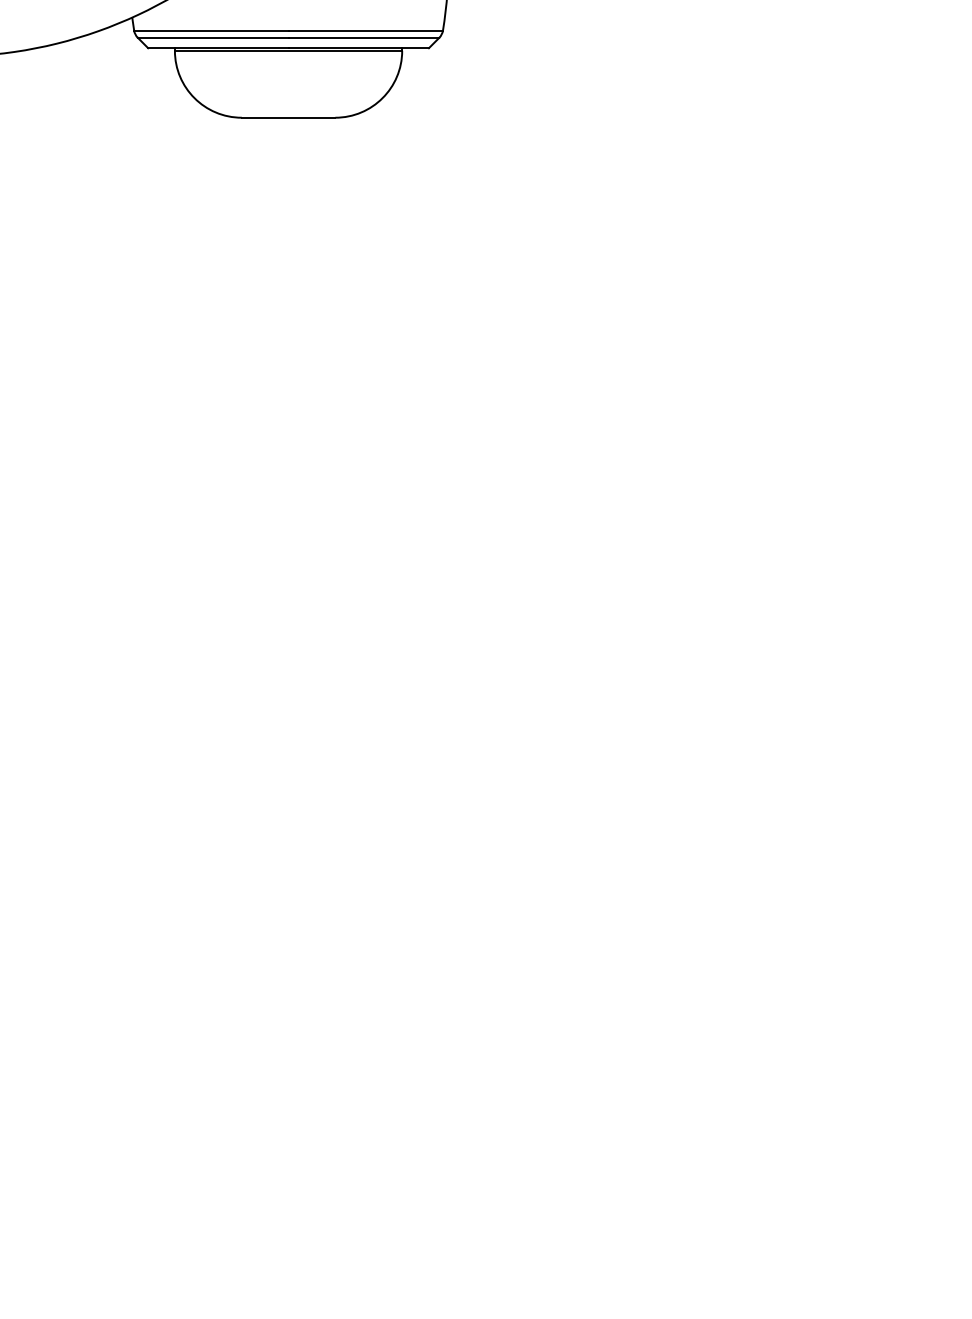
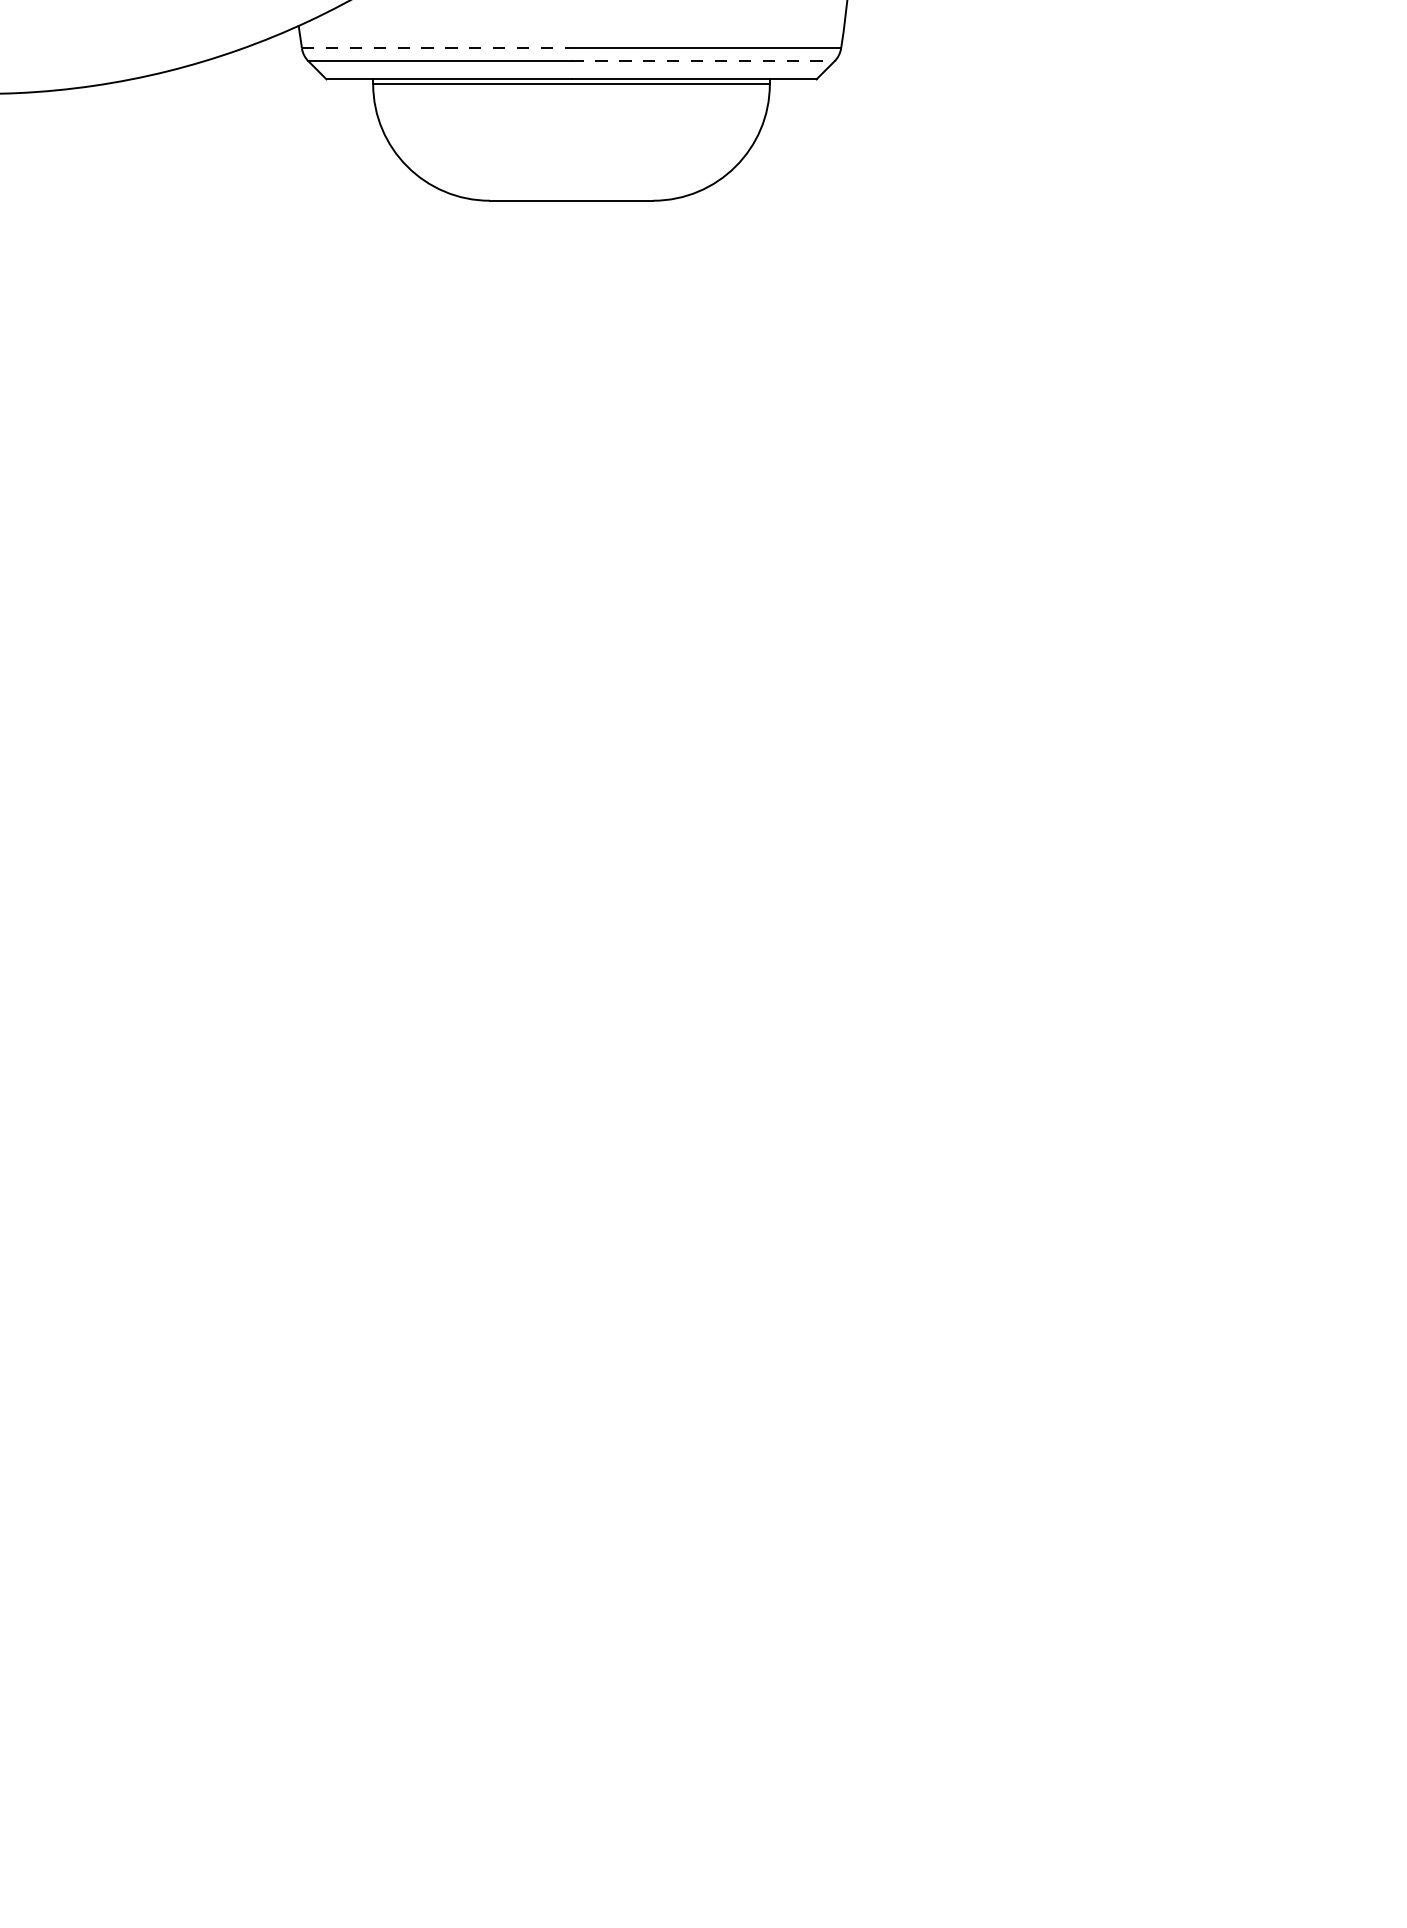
line: (211, 30) -> (436, 48), solid -> dashed
line: (364, 37) -> (704, 60), solid -> dashed

